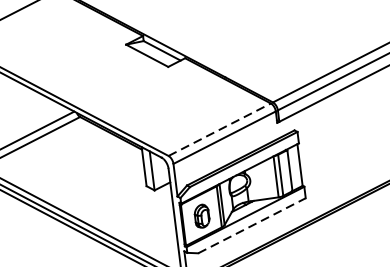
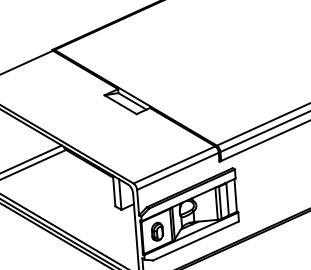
line: (219, 129) -> (174, 164), dashed -> solid
line: (252, 225) -> (196, 240), dashed -> solid

